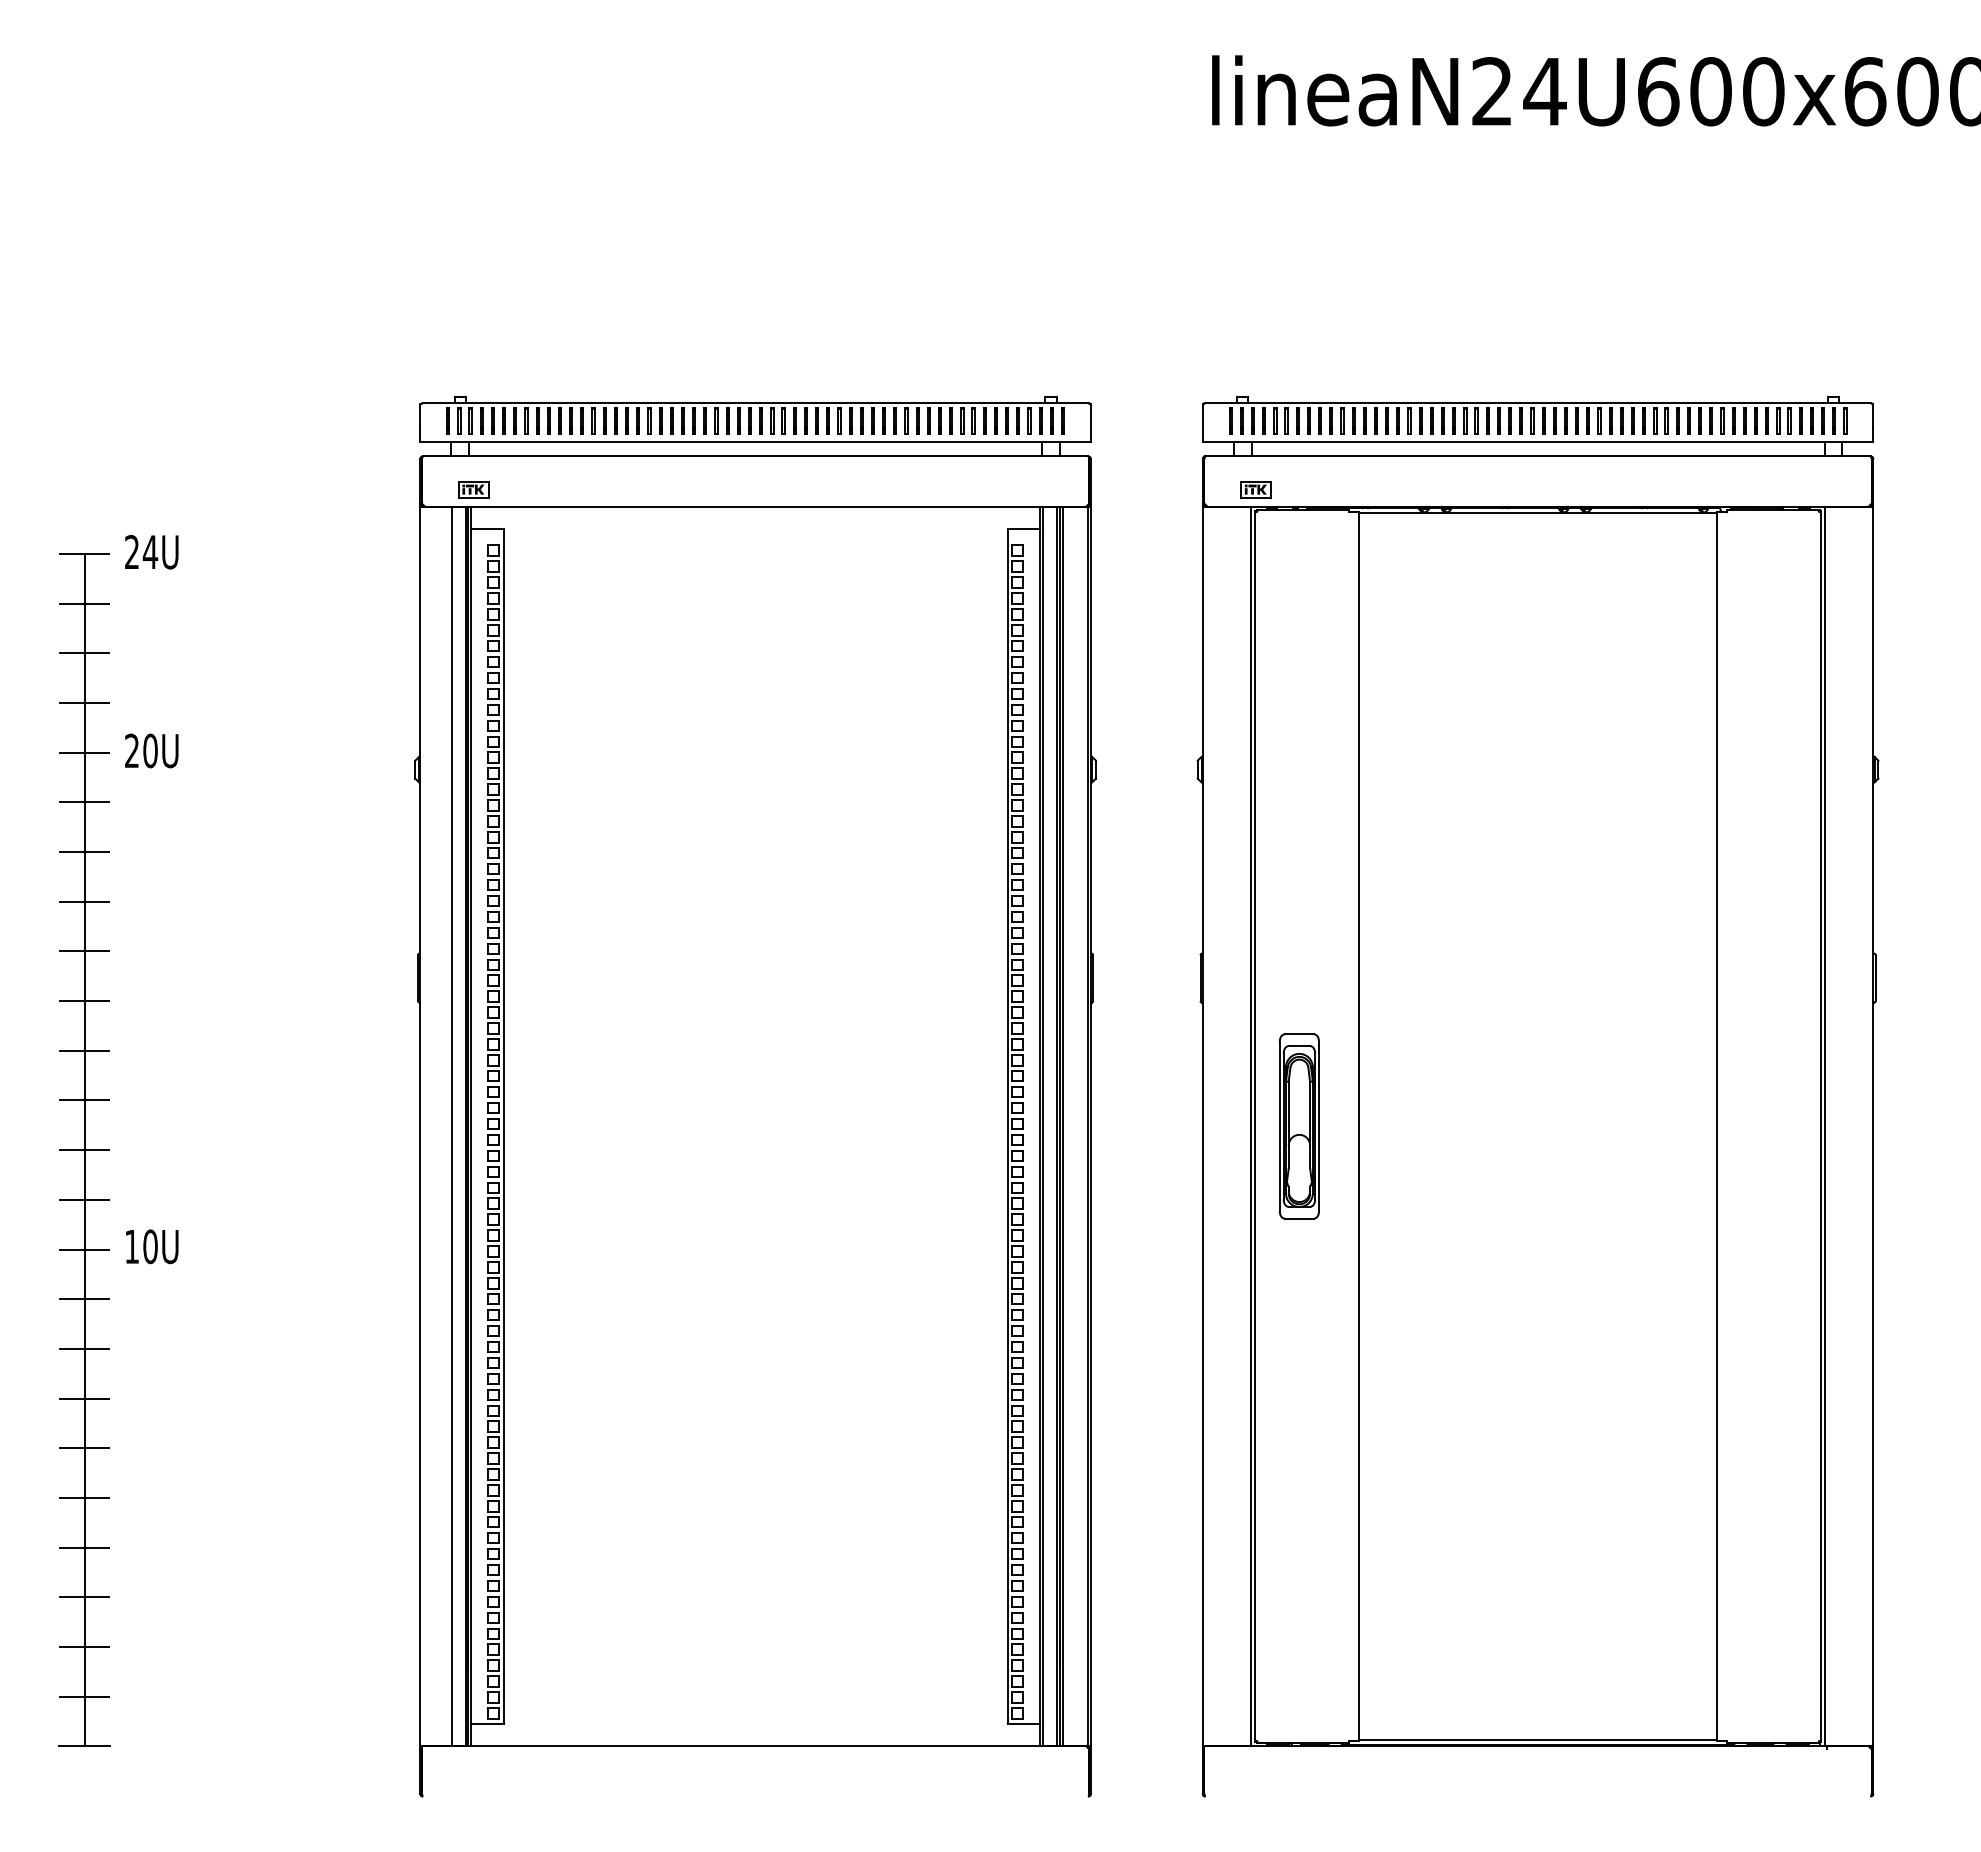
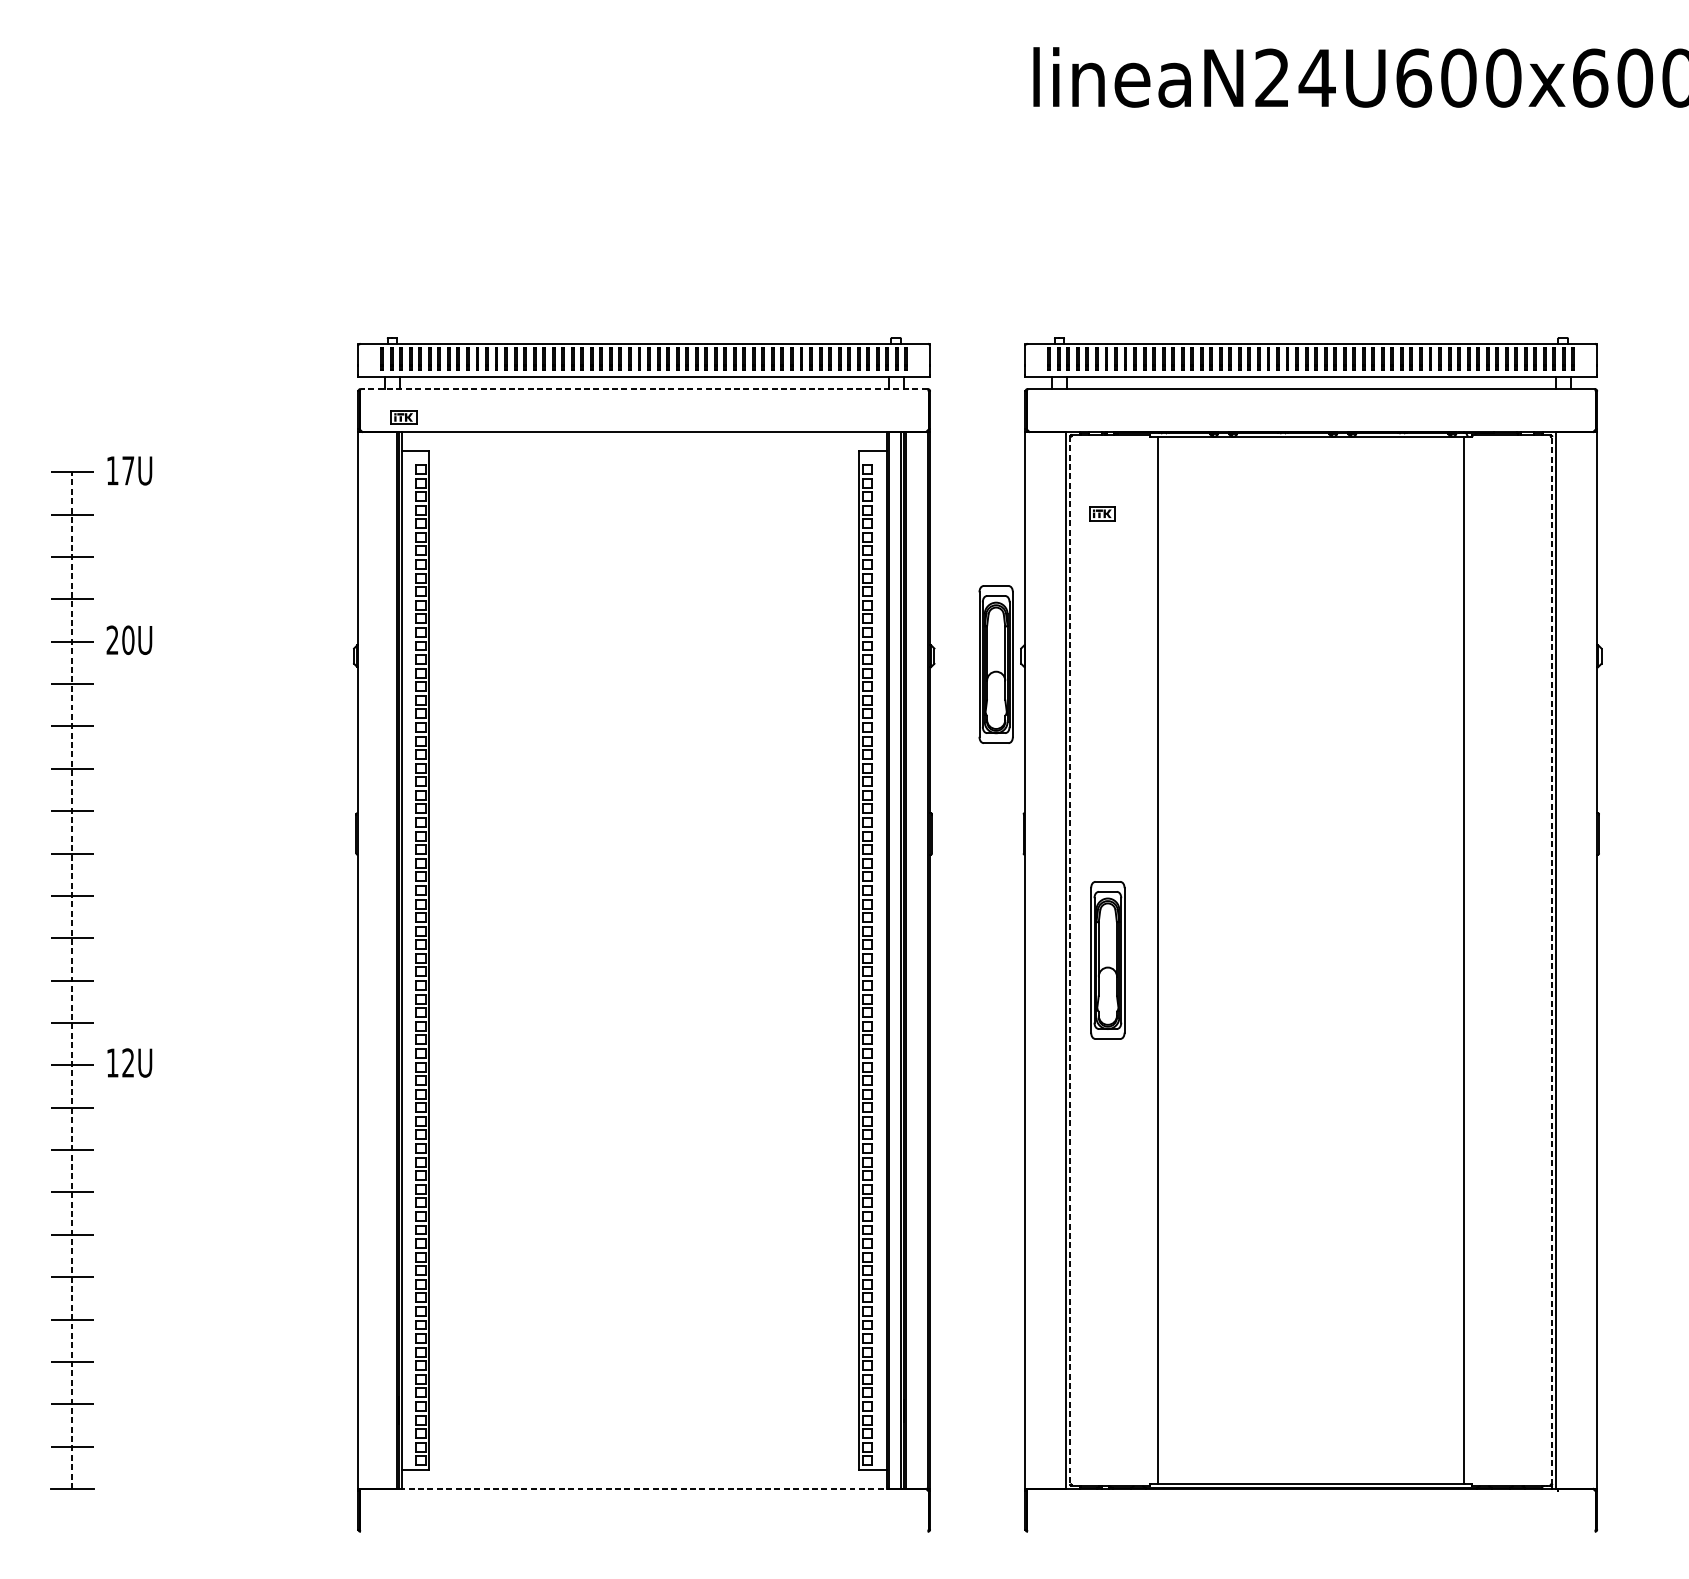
line: (755, 456) -> (644, 389), solid -> dashed
part: (1255, 489) -> (1101, 513), moved
text: (141, 551) -> (120, 470), 24U -> 17U
part: (1168, 779) -> (996, 664), added
line: (1820, 1125) -> (1552, 959), solid -> dashed
line: (451, 1126) -> (384, 960), removed
line: (1255, 1126) -> (1070, 960), solid -> dashed
line: (84, 1149) -> (72, 980), solid -> dashed
text: (150, 1246) -> (128, 1062), 10U -> 12U
line: (756, 1746) -> (644, 1489), solid -> dashed

